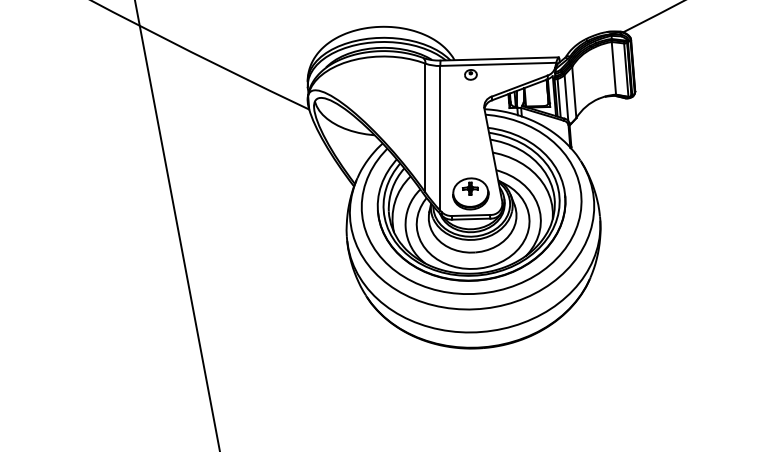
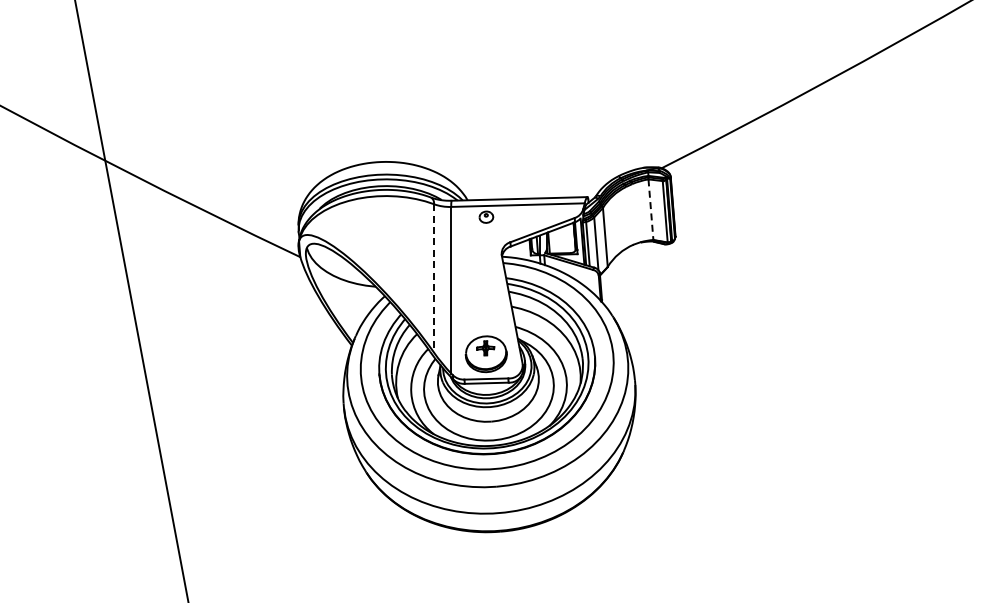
line: (613, 69) -> (650, 210), solid -> dashed
line: (425, 128) -> (434, 278), solid -> dashed

